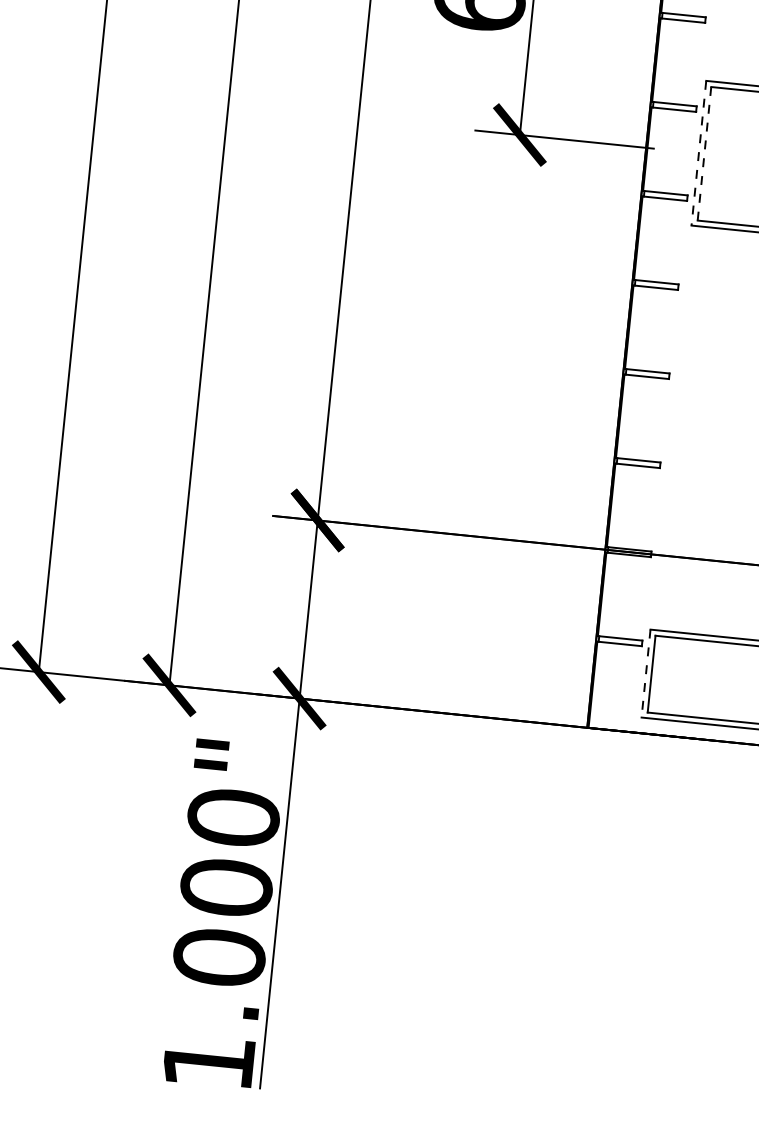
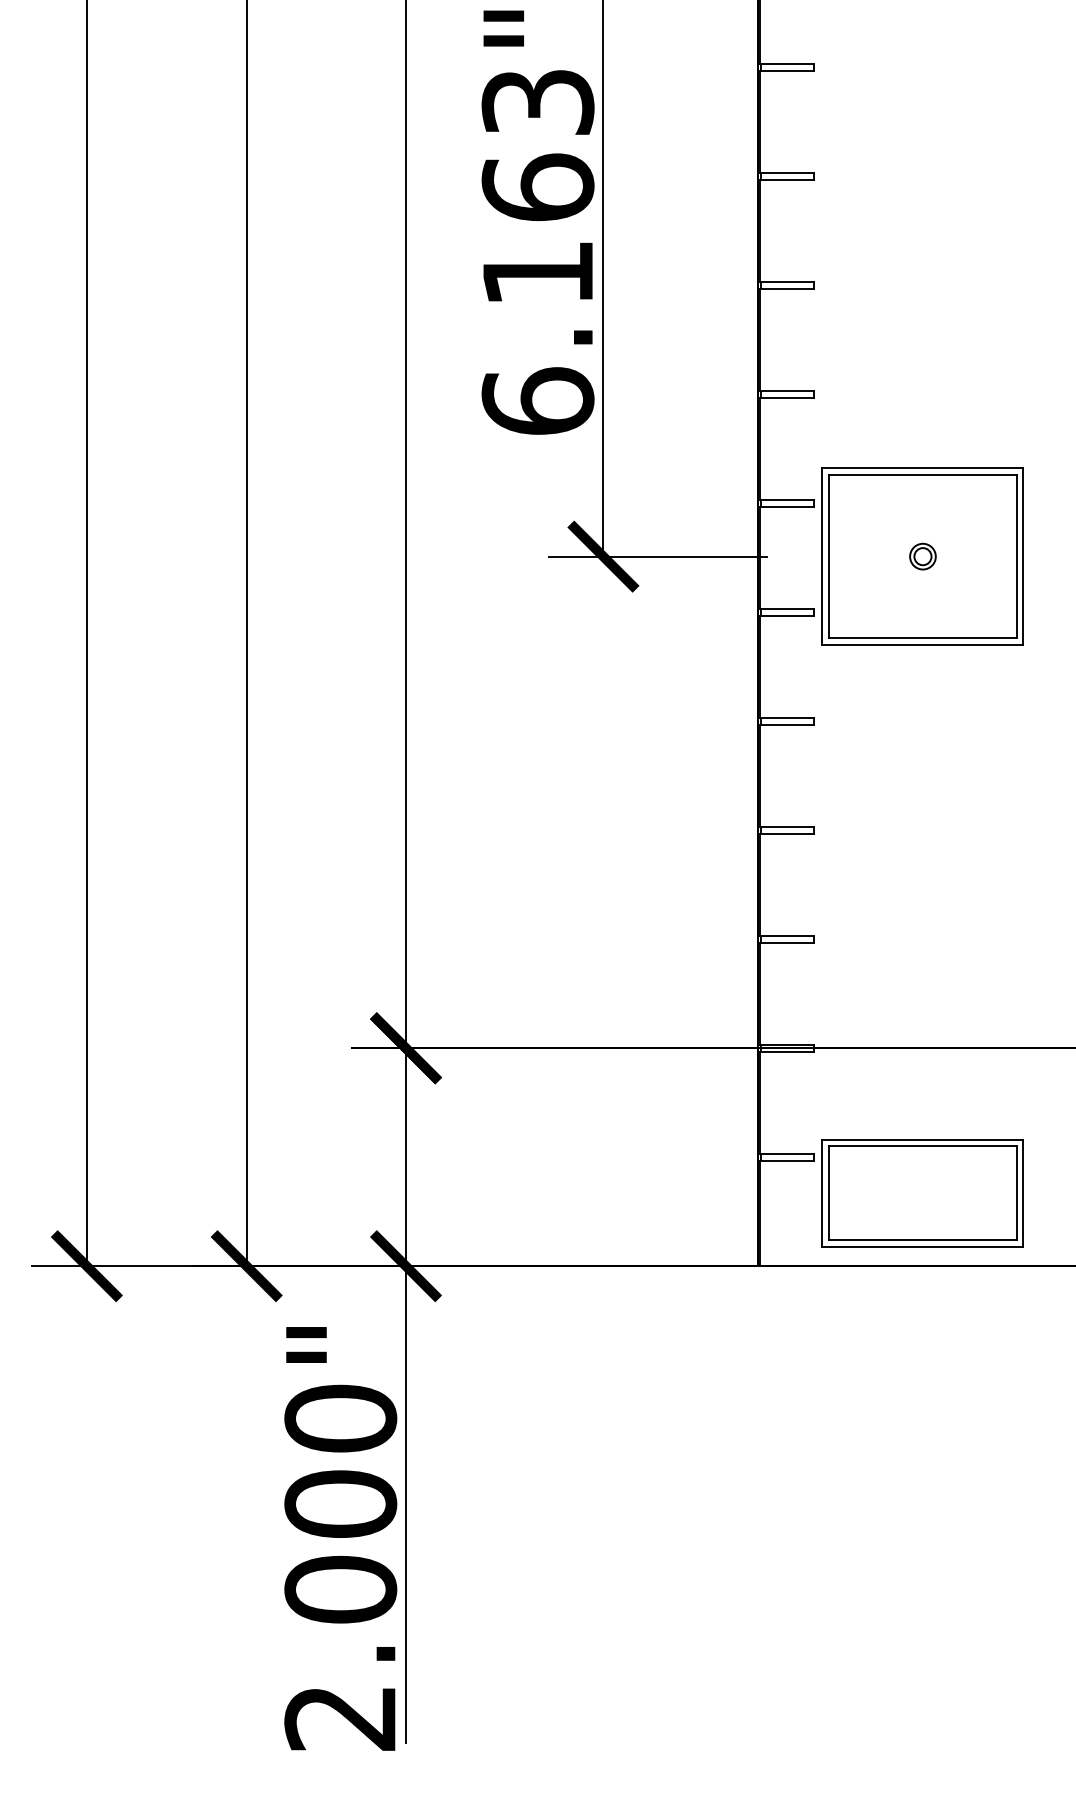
line: (698, 153) -> (822, 556), dashed -> solid
line: (704, 153) -> (829, 556), dashed -> solid
line: (646, 673) -> (822, 1193), dashed -> solid
text: (207, 1062) -> (339, 1718), 1.000" -> 2.000"

